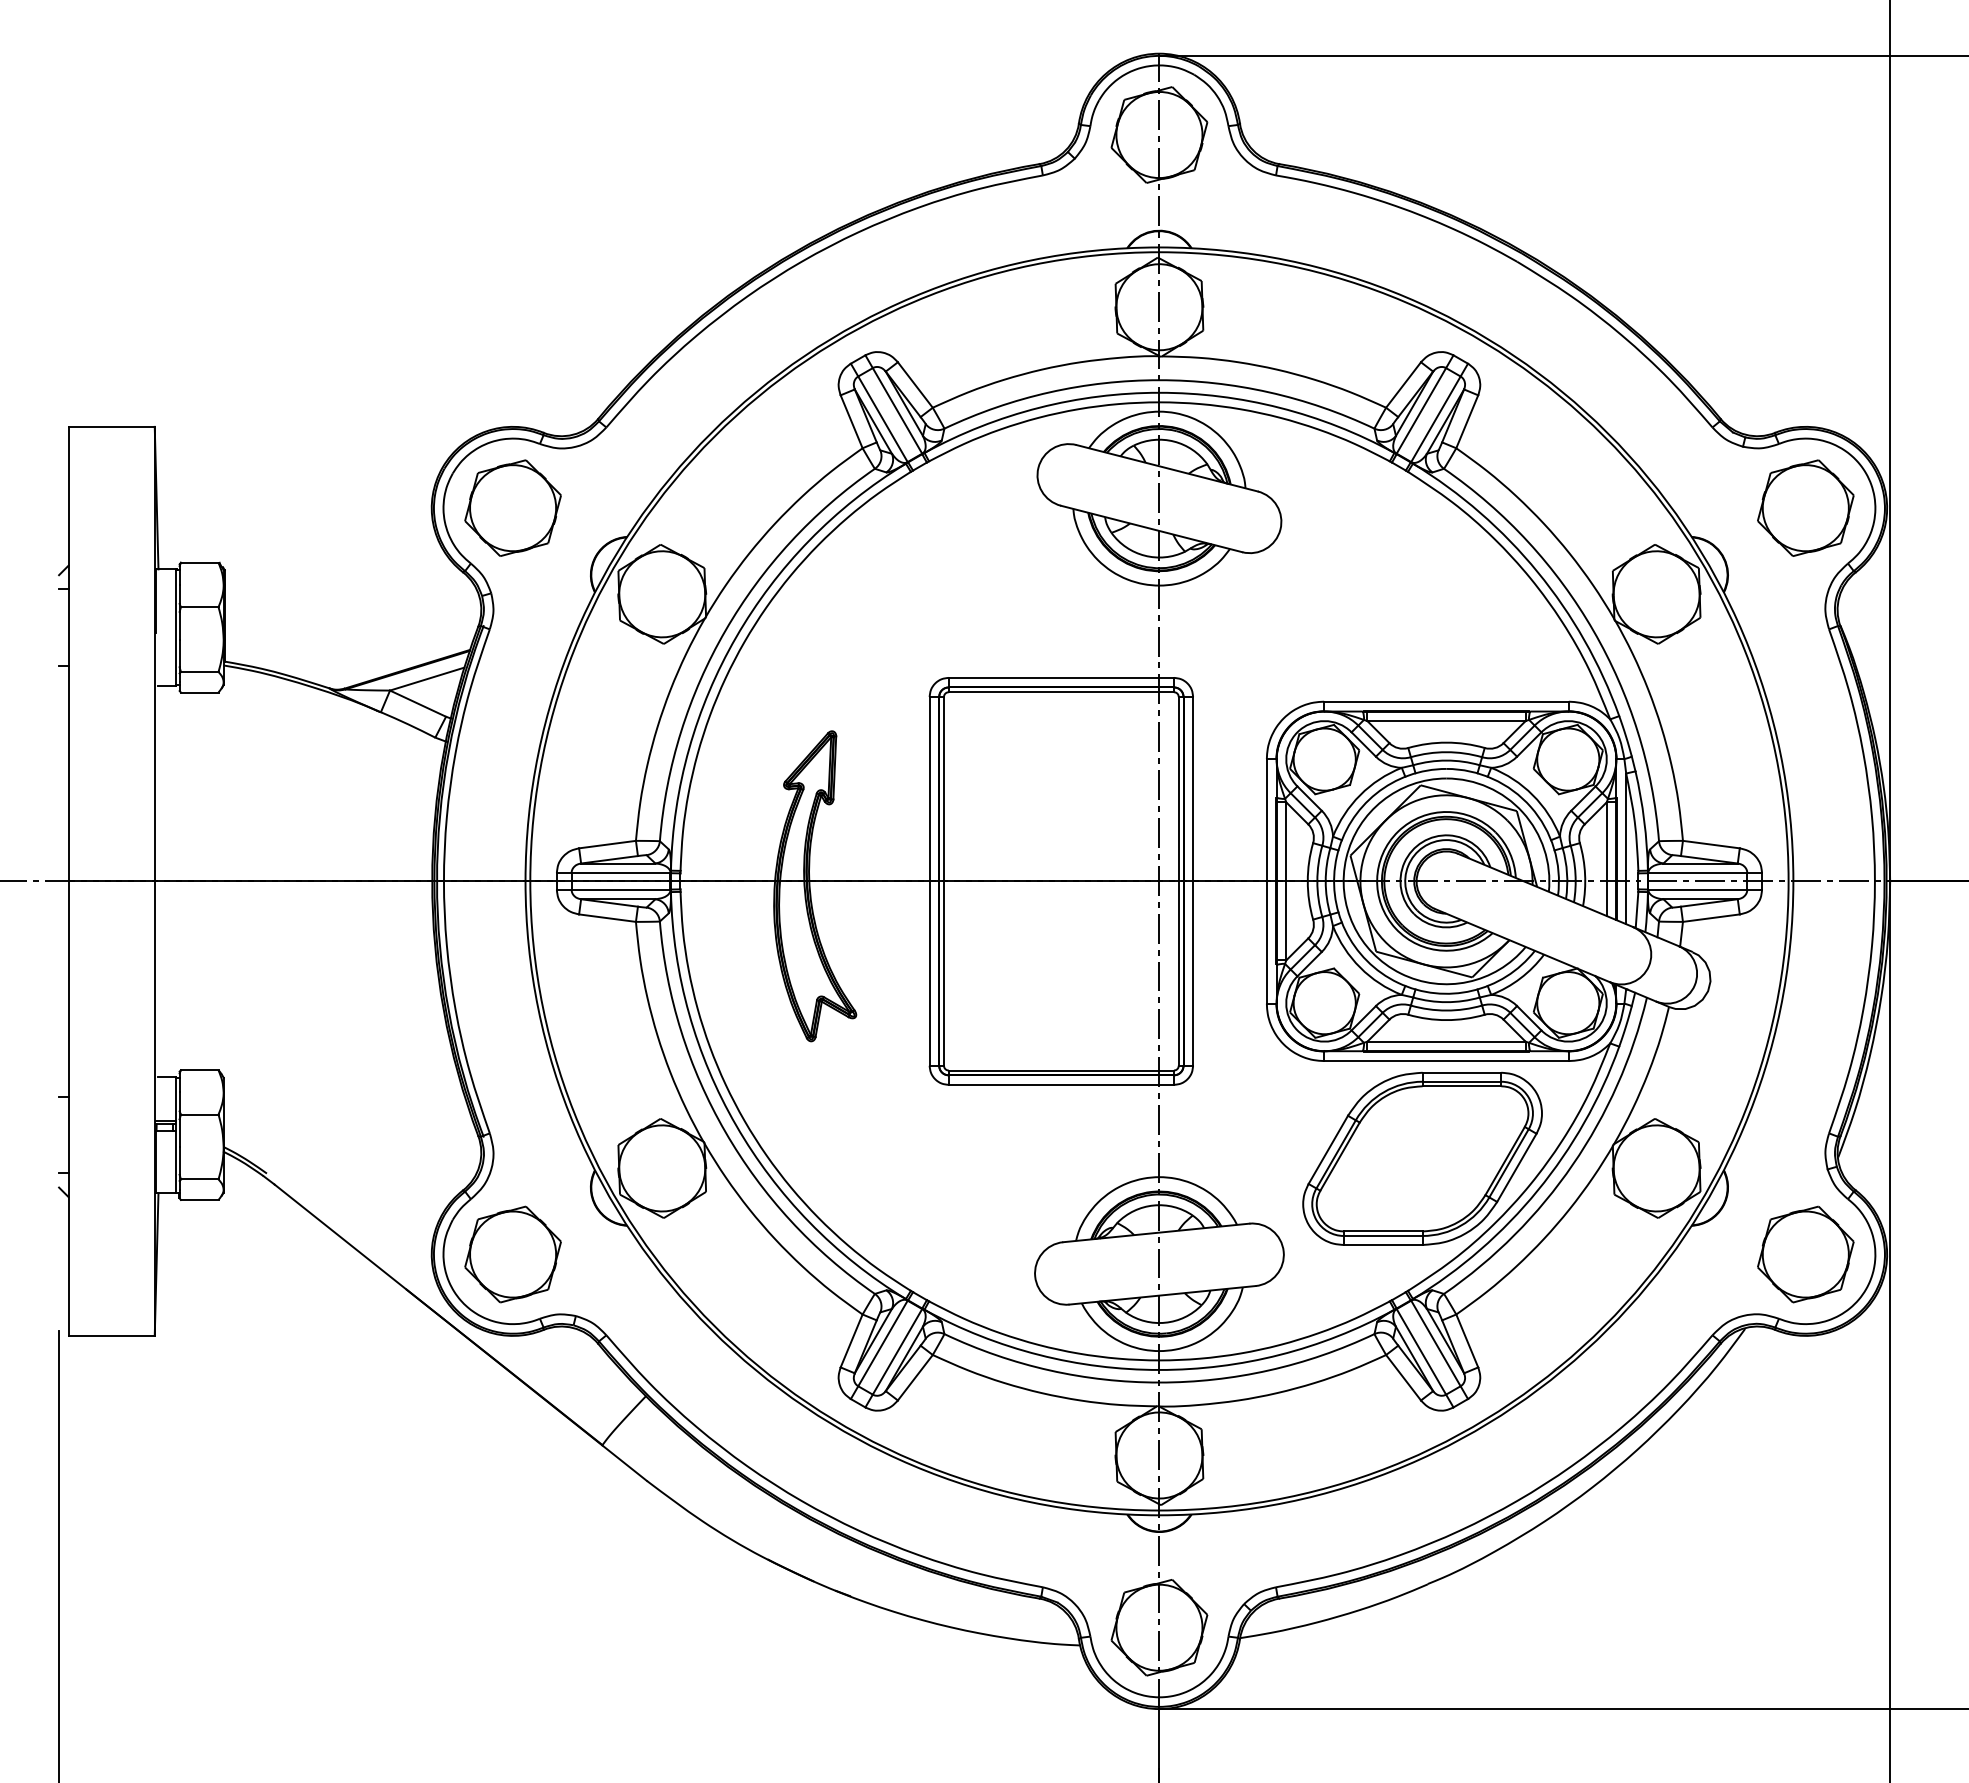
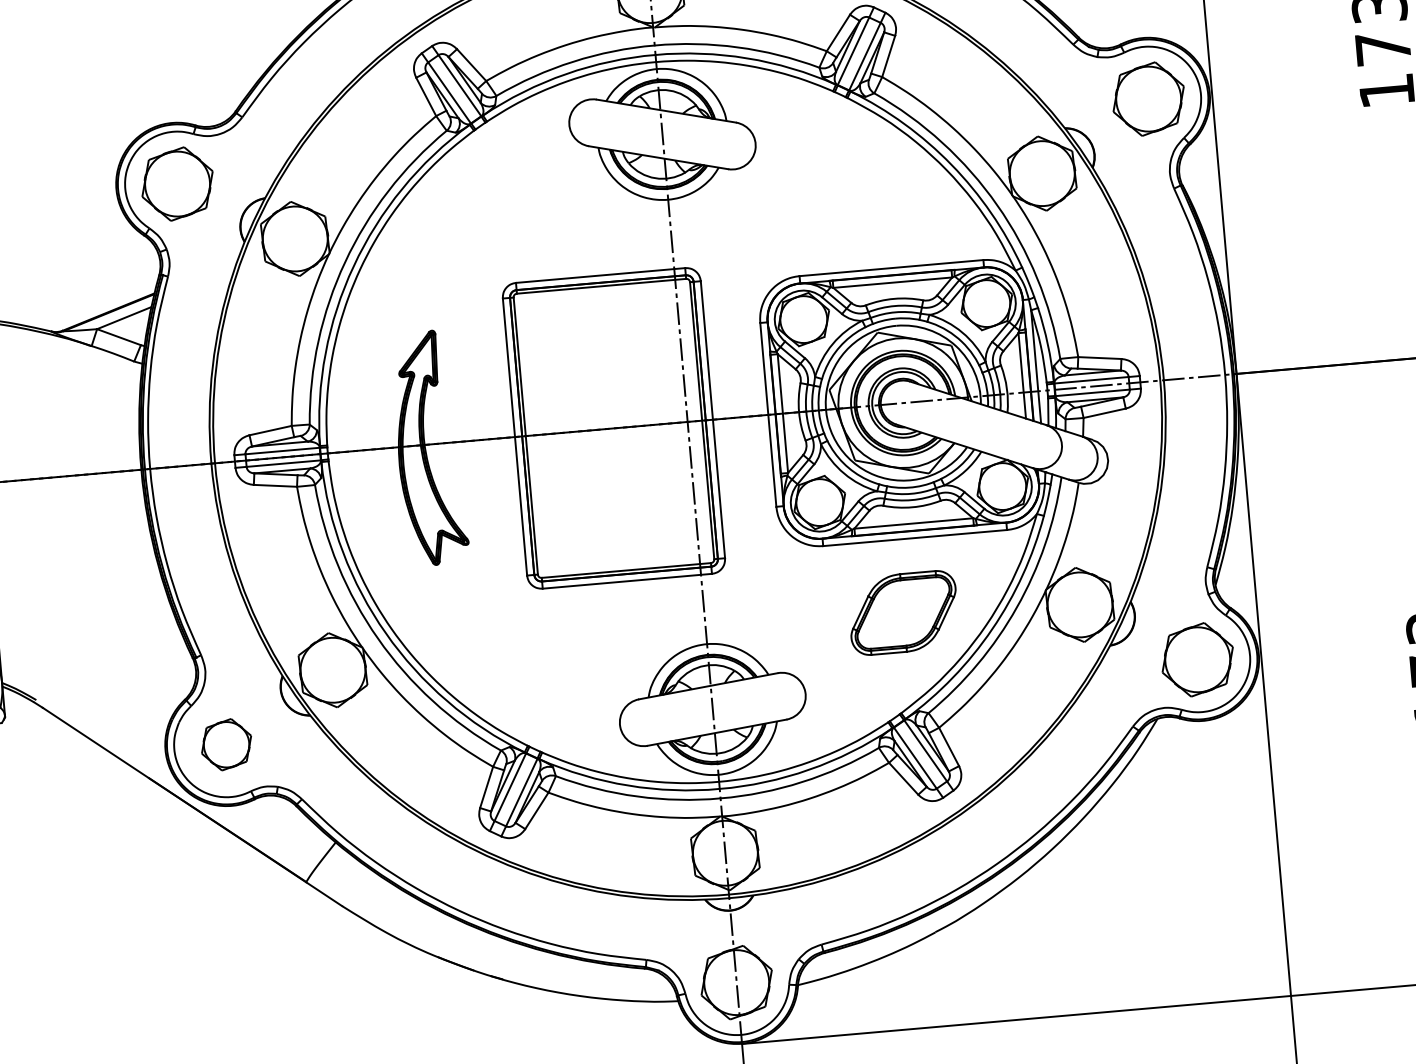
part: (1422, 1158) -> (903, 612), size x0.6
part: (512, 1254) -> (226, 744), size x0.7

